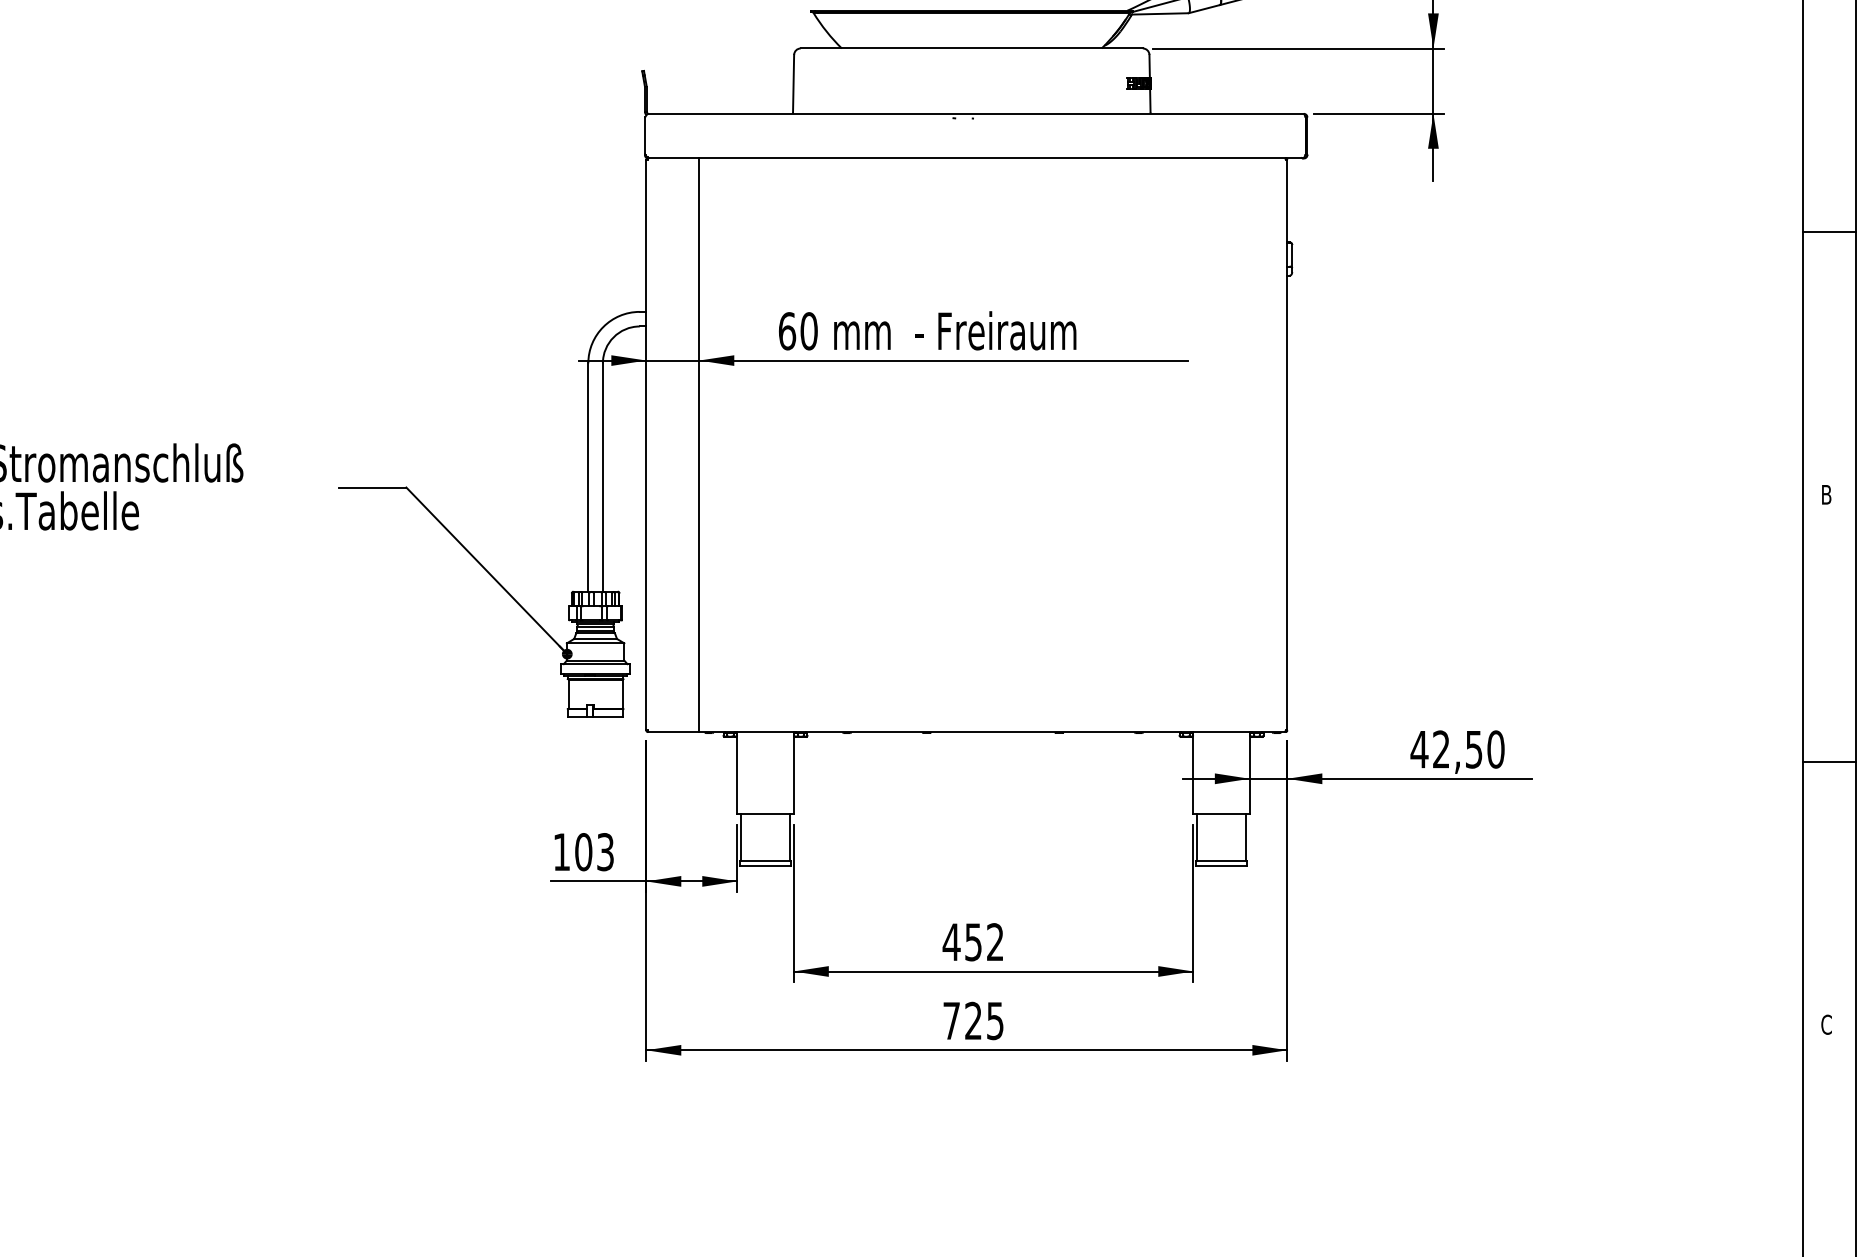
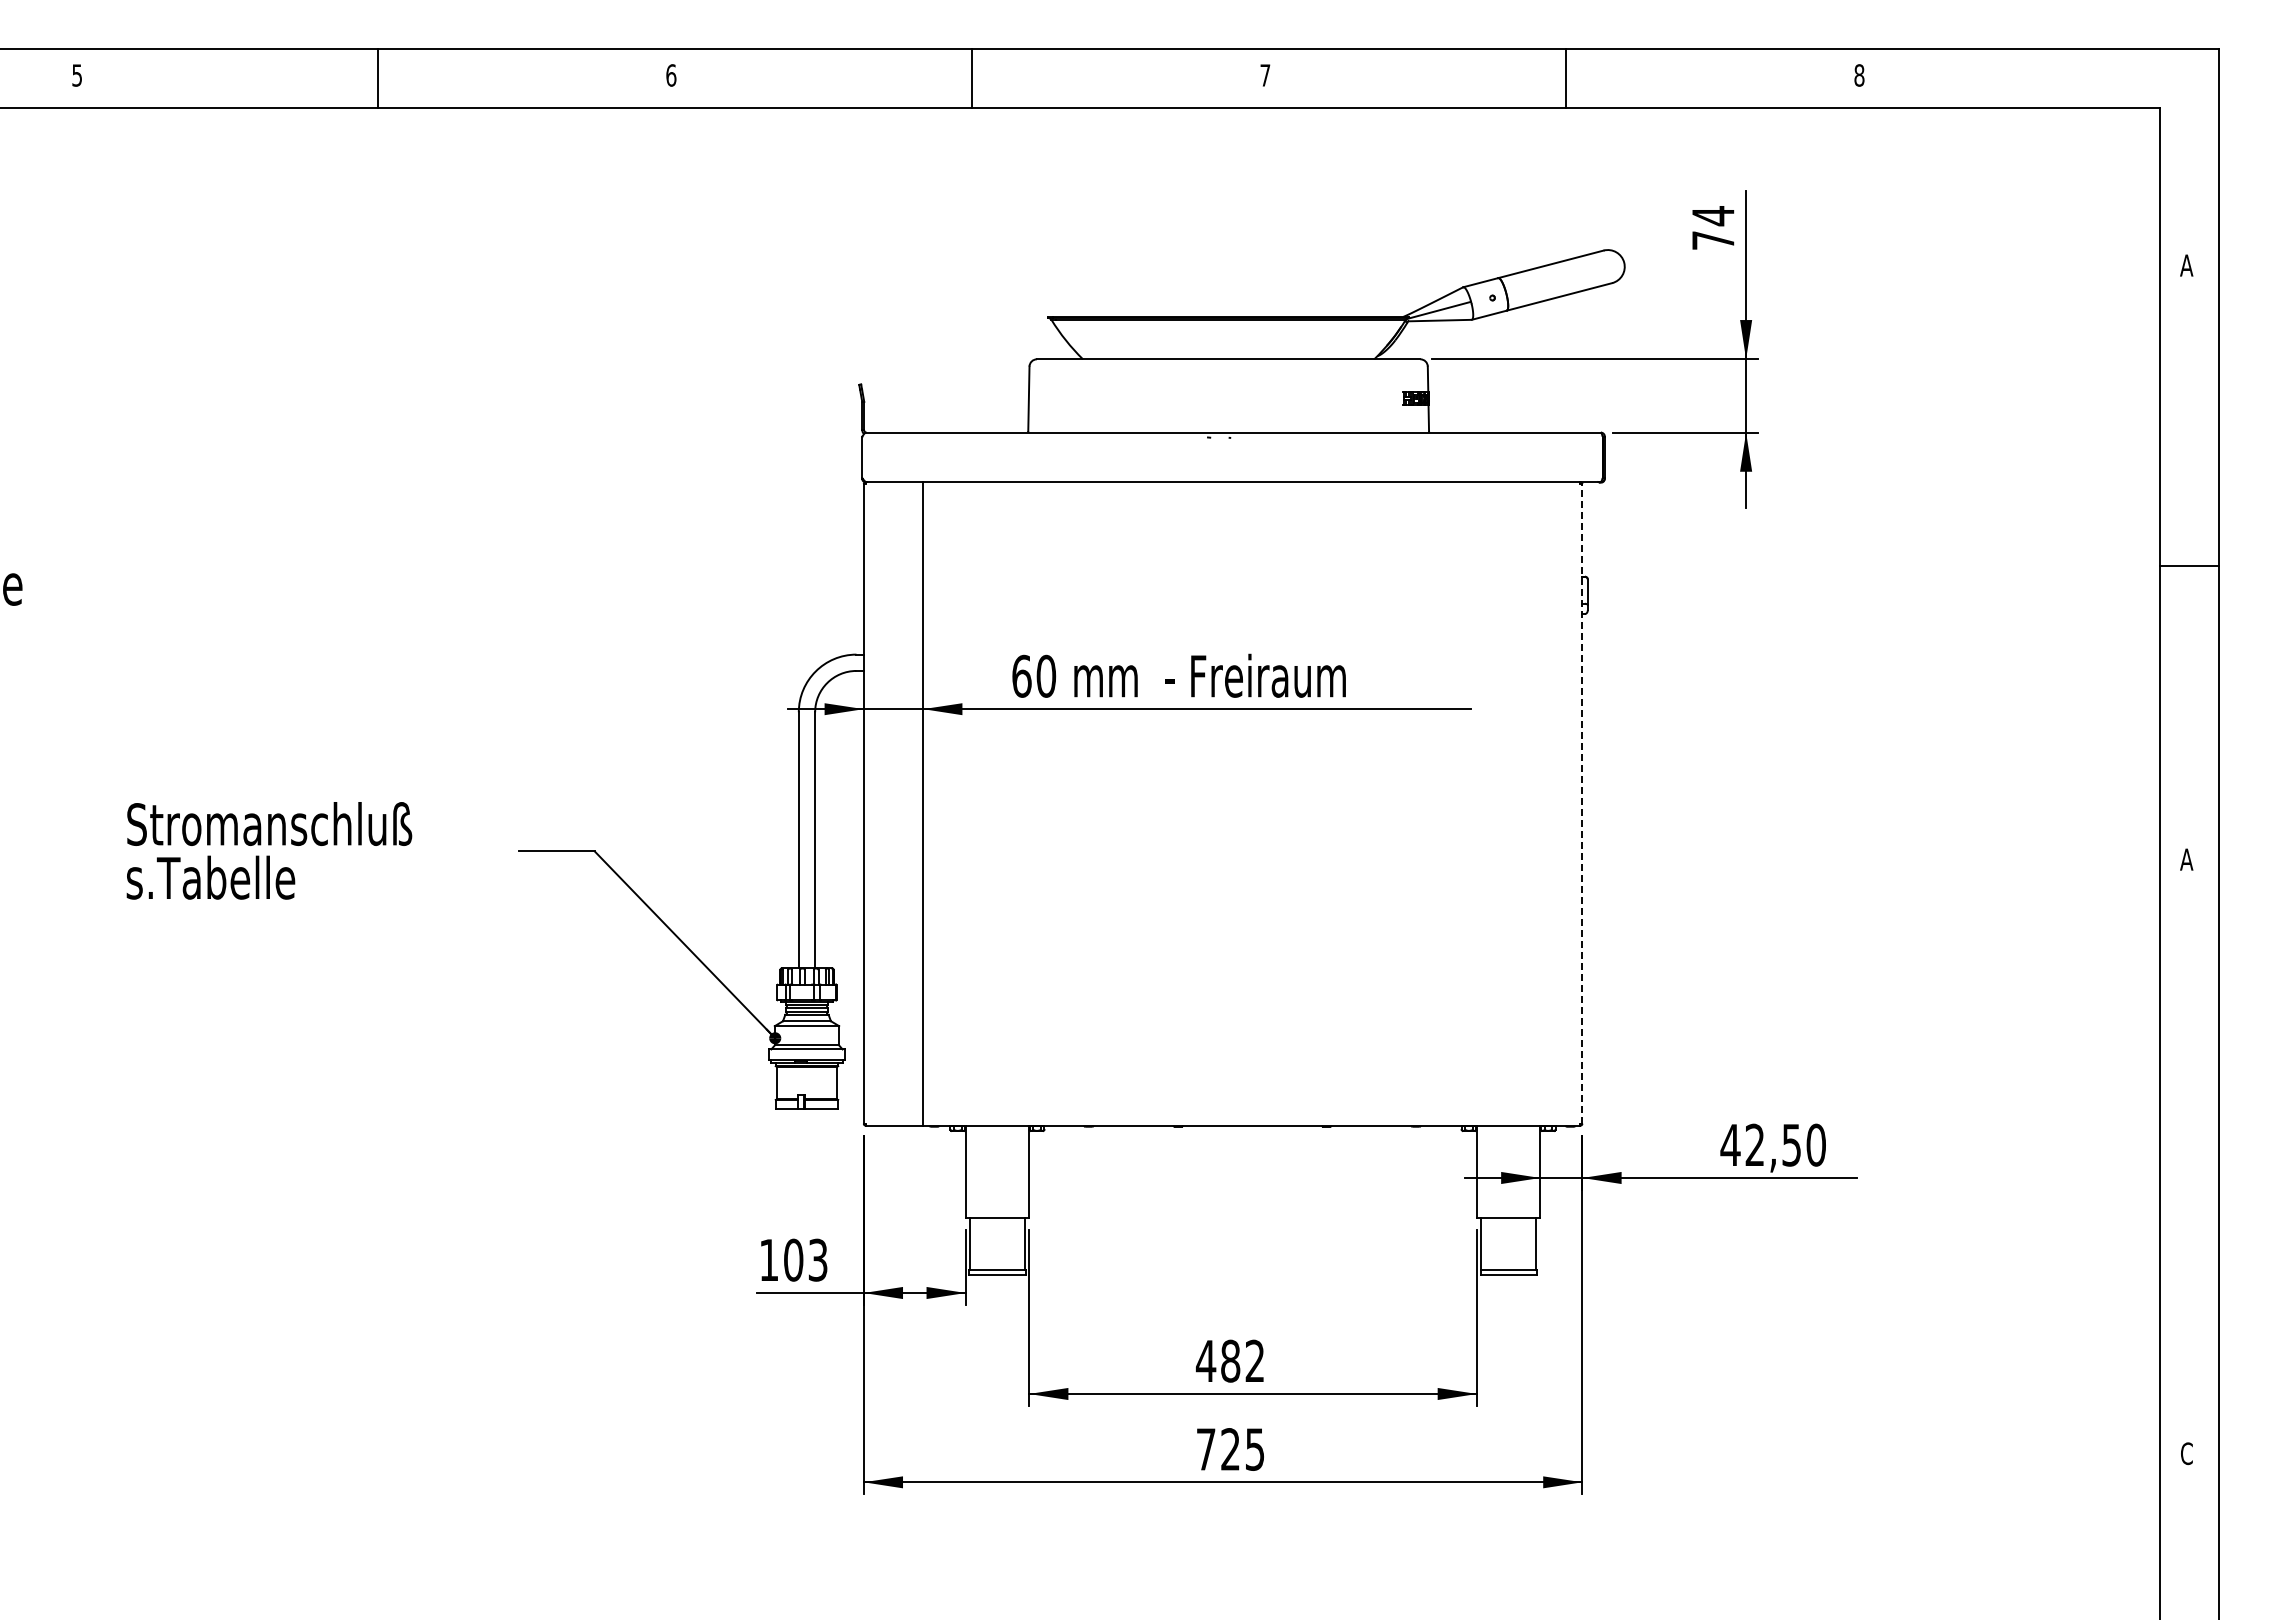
line: (1287, 444) -> (1582, 803), solid -> dashed
text: (1826, 494) -> (2186, 859), B -> A
line: (1828, 762) -> (2189, 1159), removed
text: (973, 941) -> (1230, 1360), 452 -> 482

